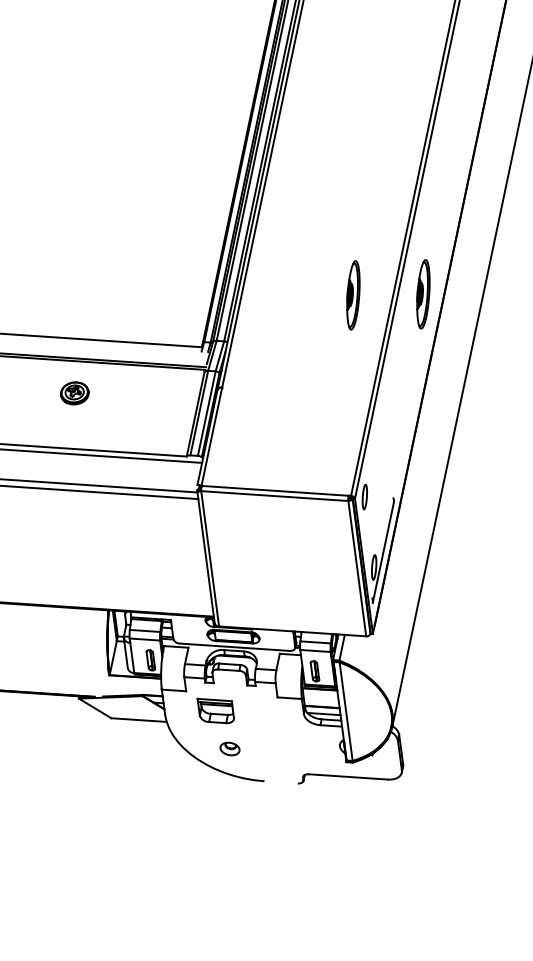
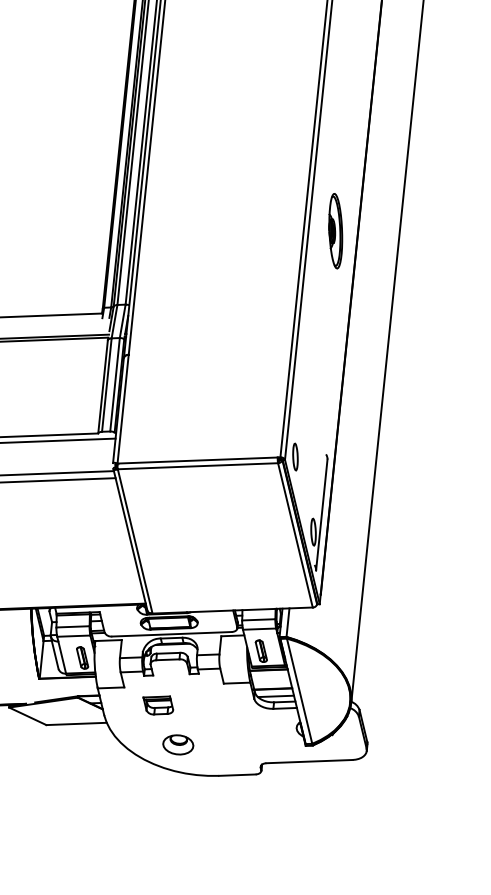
part: (353, 295) -> (260, 240), removed
part: (215, 710) -> (158, 704), size x0.71
part: (229, 748) -> (177, 744), size x1.43
line: (280, 782) -> (236, 775), added

